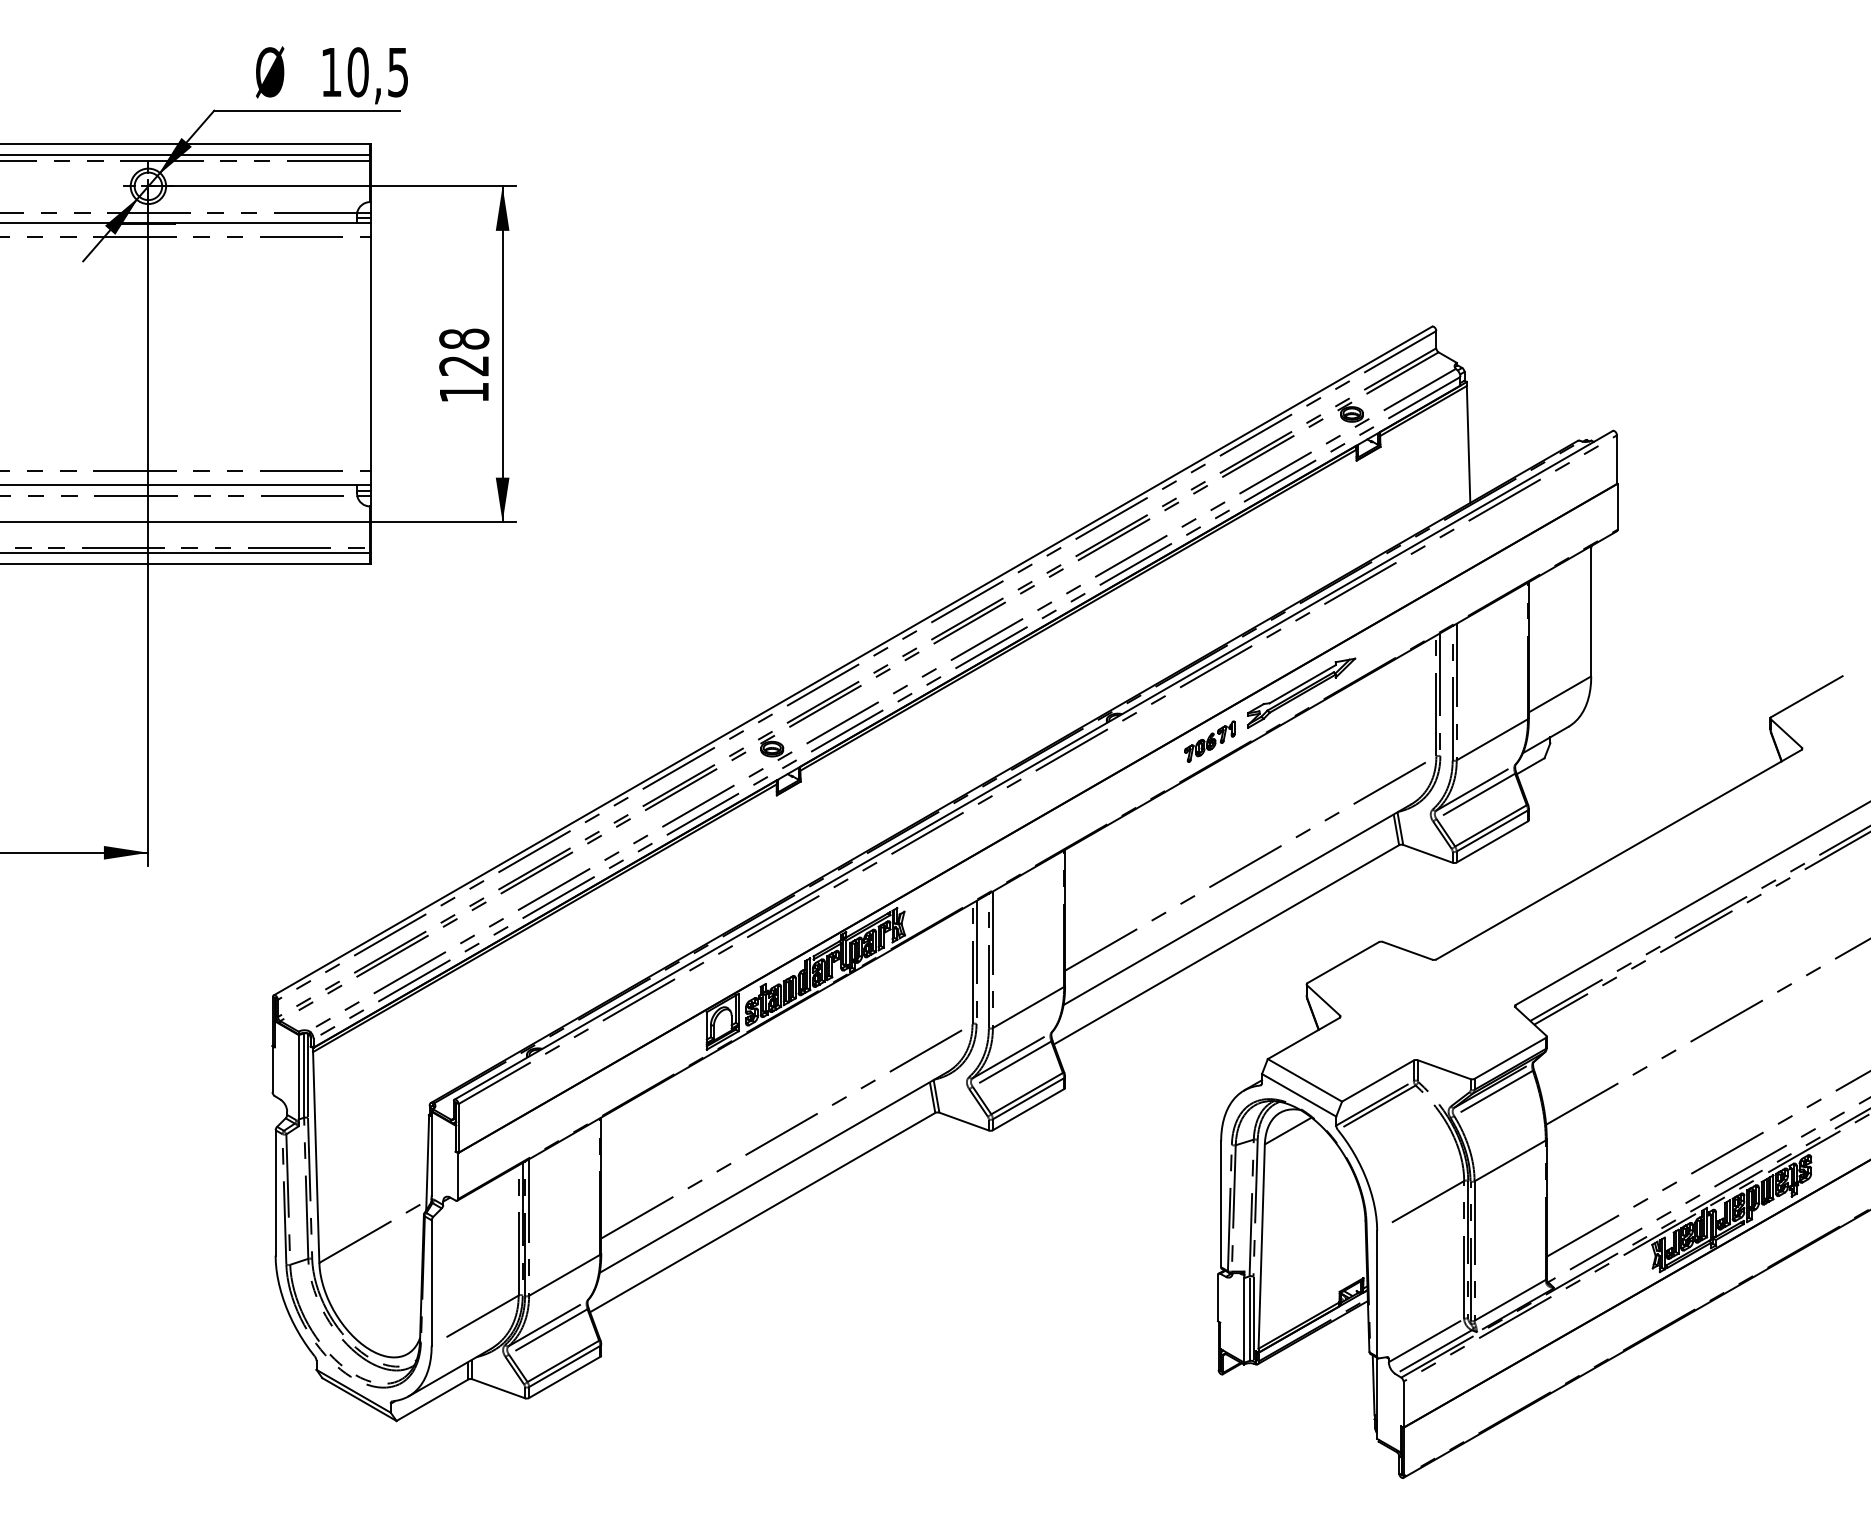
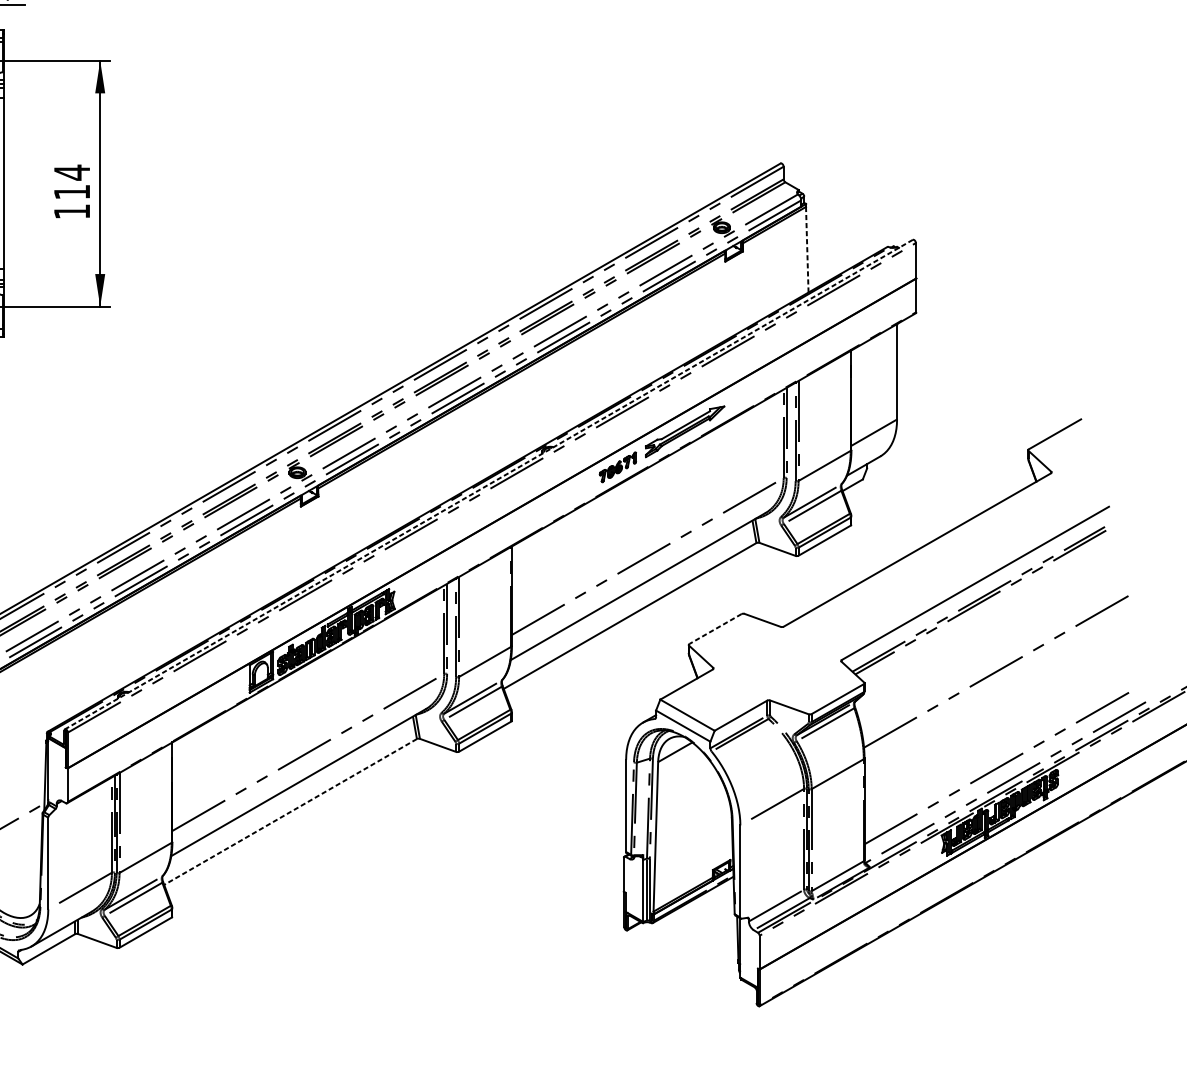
text: (464, 352) -> (72, 182), 128 -> 114
line: (1468, 443) -> (807, 249), solid -> dashed
line: (1033, 765) -> (488, 484), solid -> dashed
line: (1342, 962) -> (714, 628), solid -> dashed
line: (762, 1212) -> (290, 811), solid -> dashed

